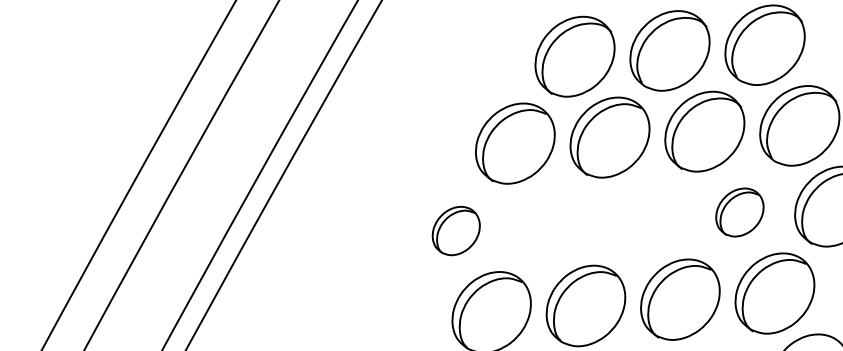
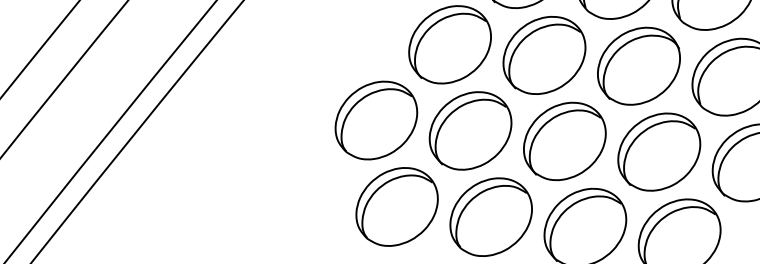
part: (739, 212) -> (658, 152), size x1.67
part: (644, 218) -> (564, 141), added
part: (550, 224) -> (470, 130), added
part: (456, 230) -> (376, 120), size x1.67

